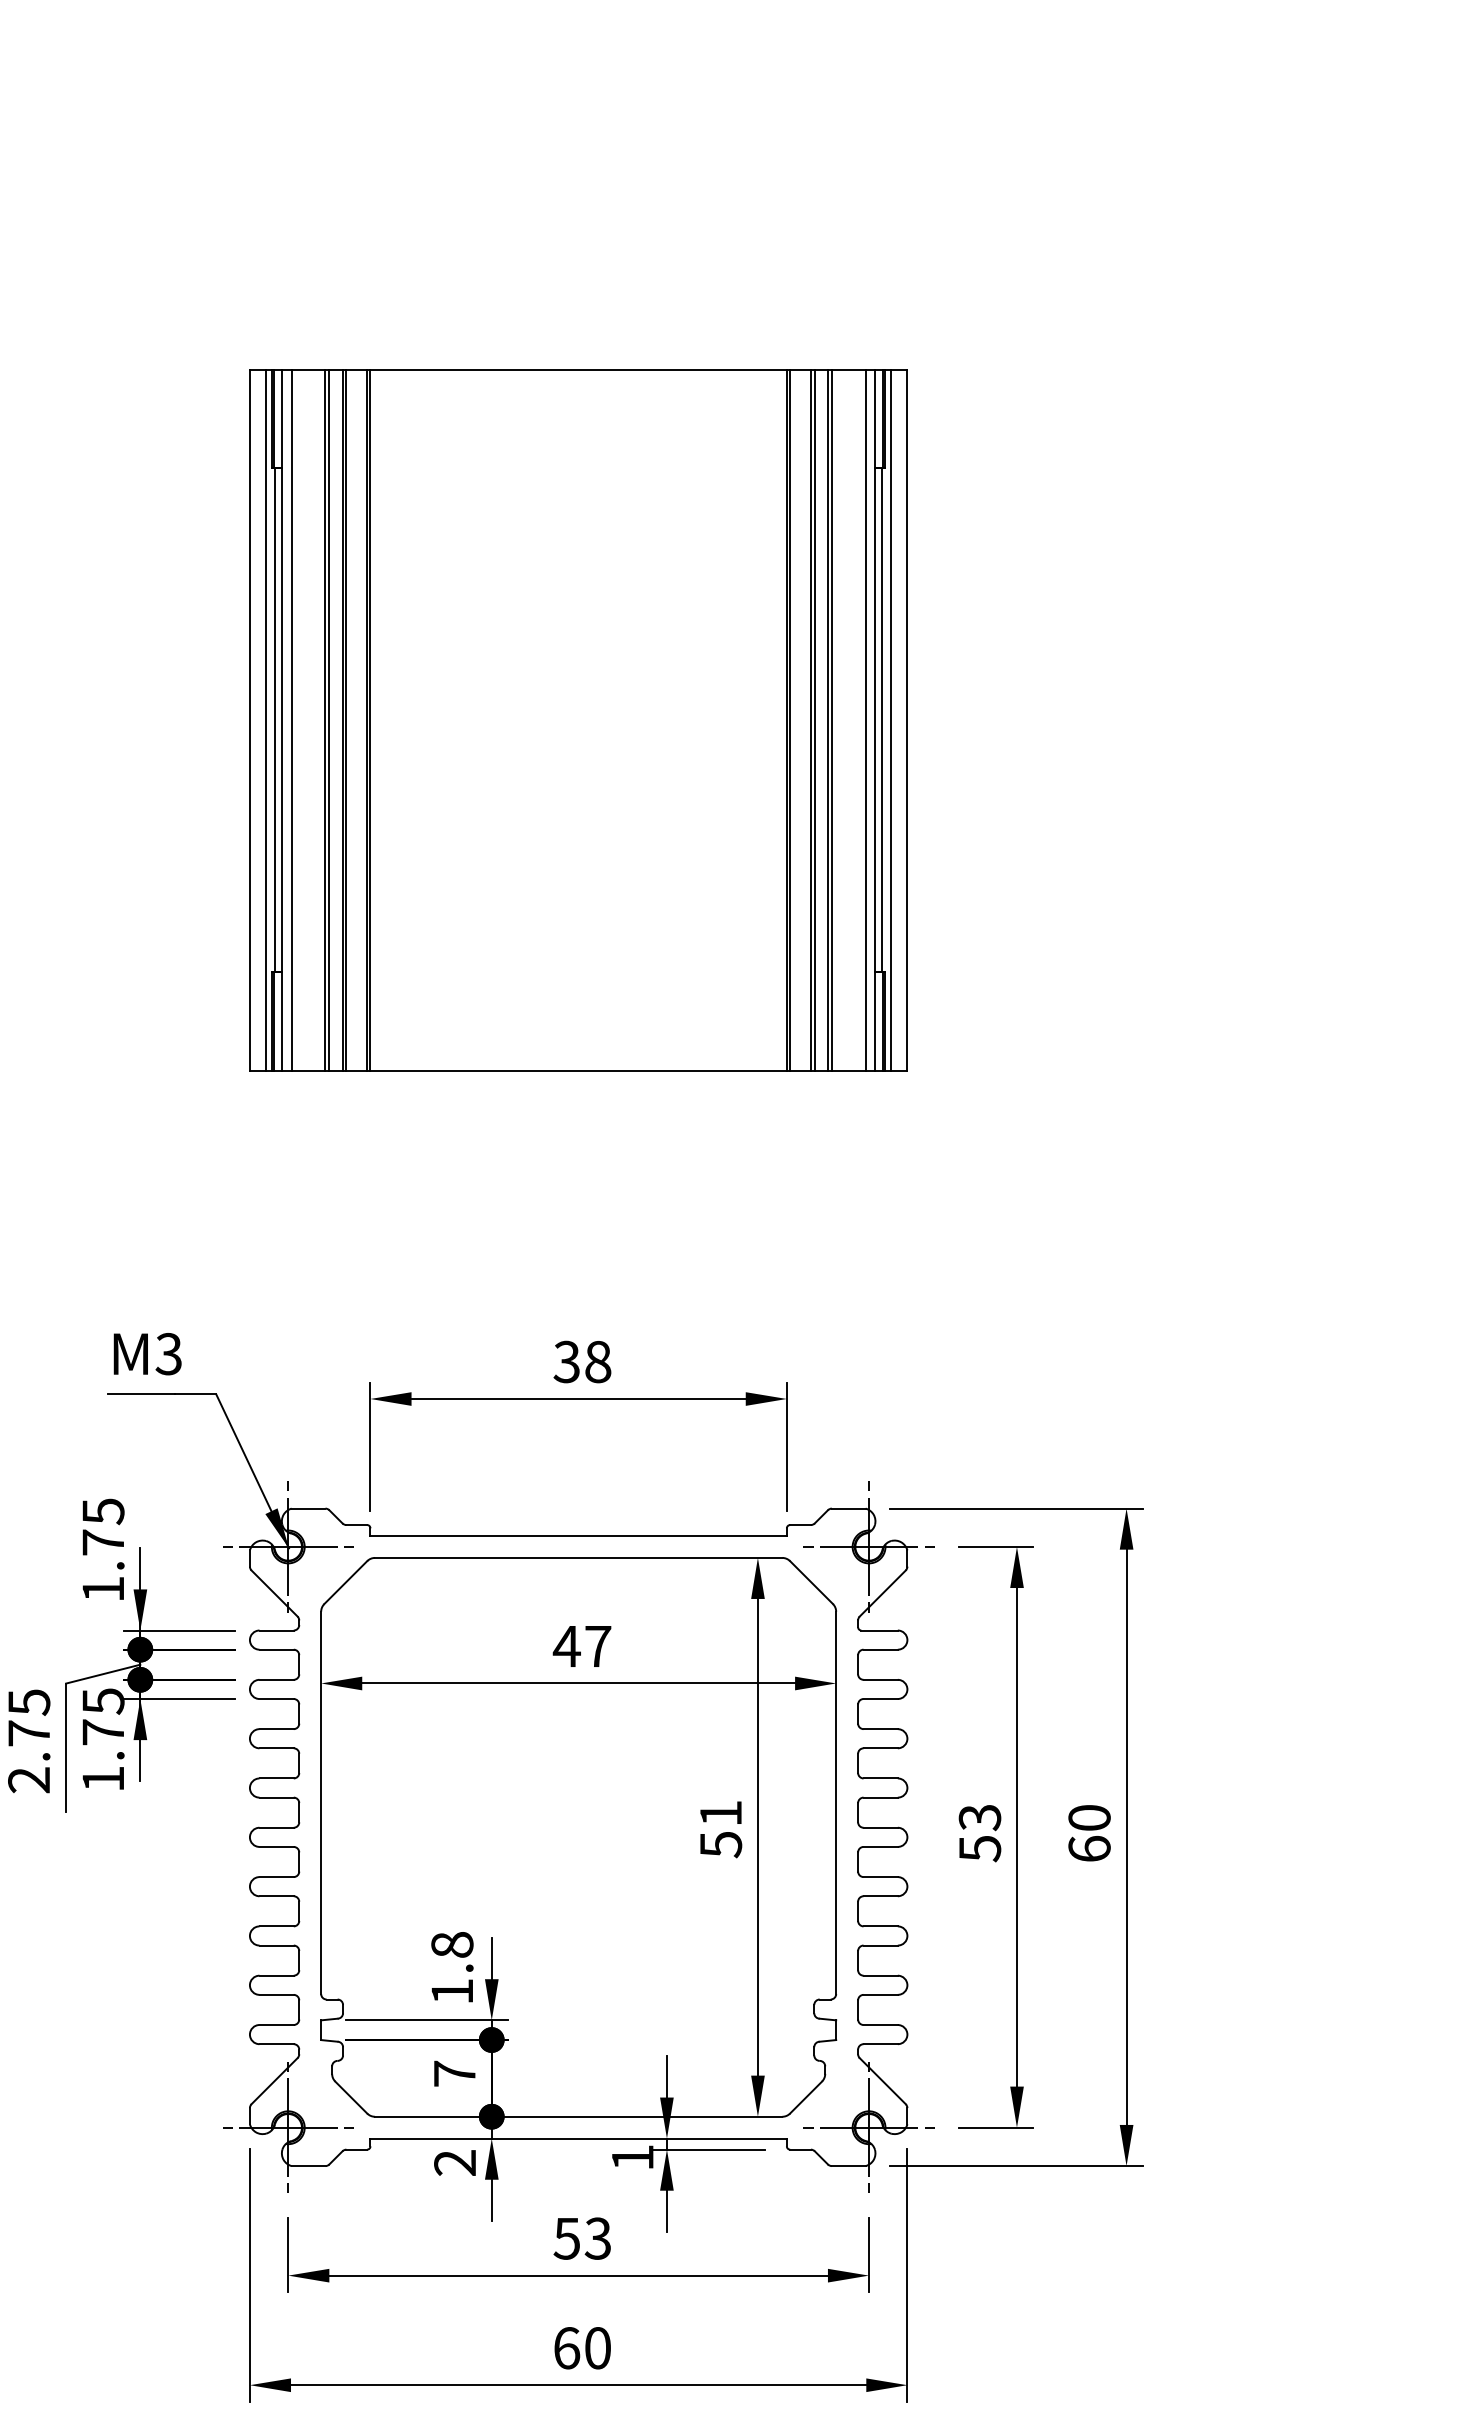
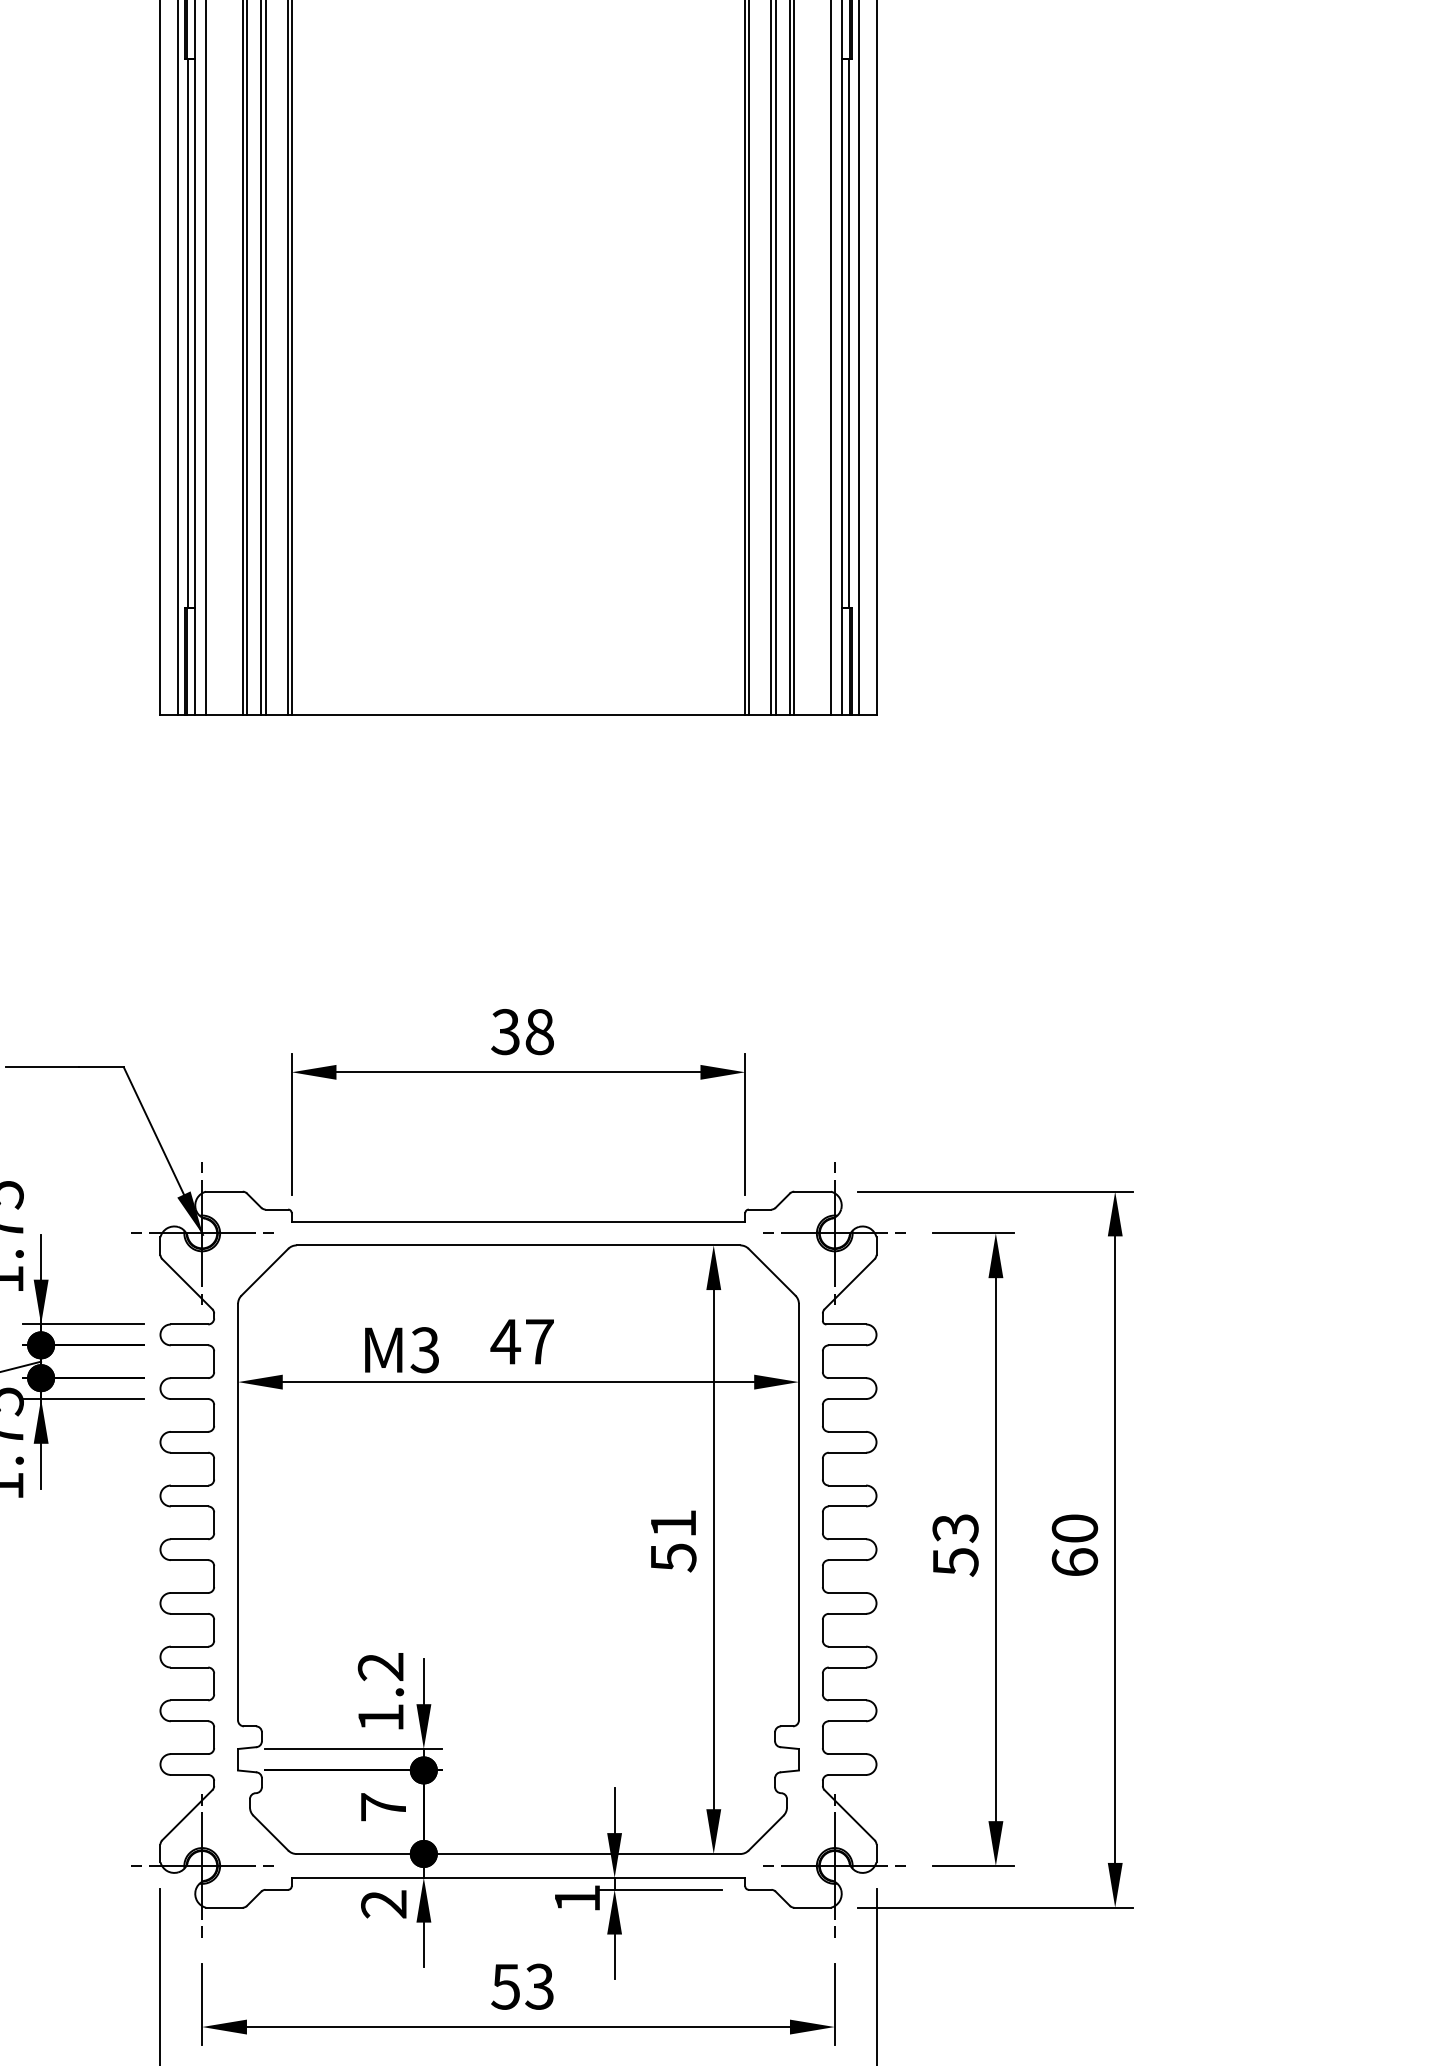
text: (147, 1354) -> (401, 1350), moved
text: (452, 1944) -> (381, 1666), 1.8 -> 1.2

